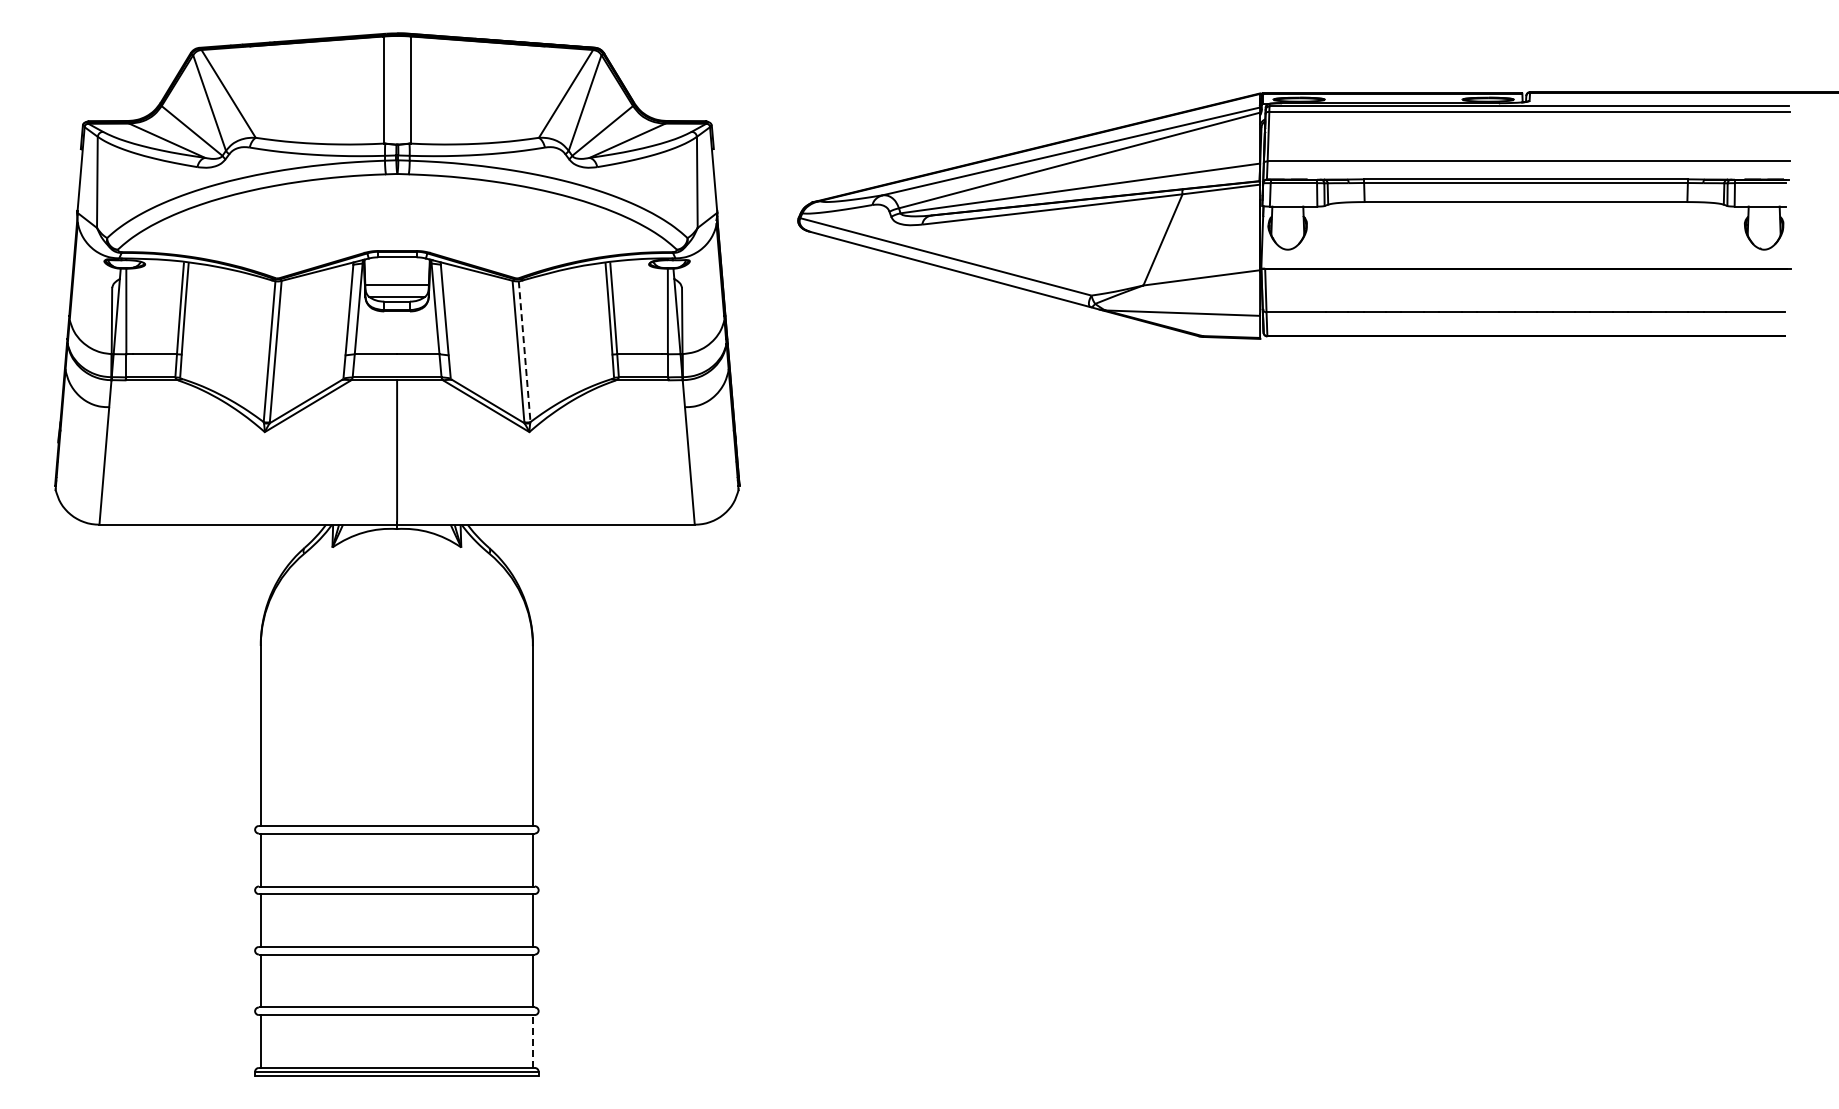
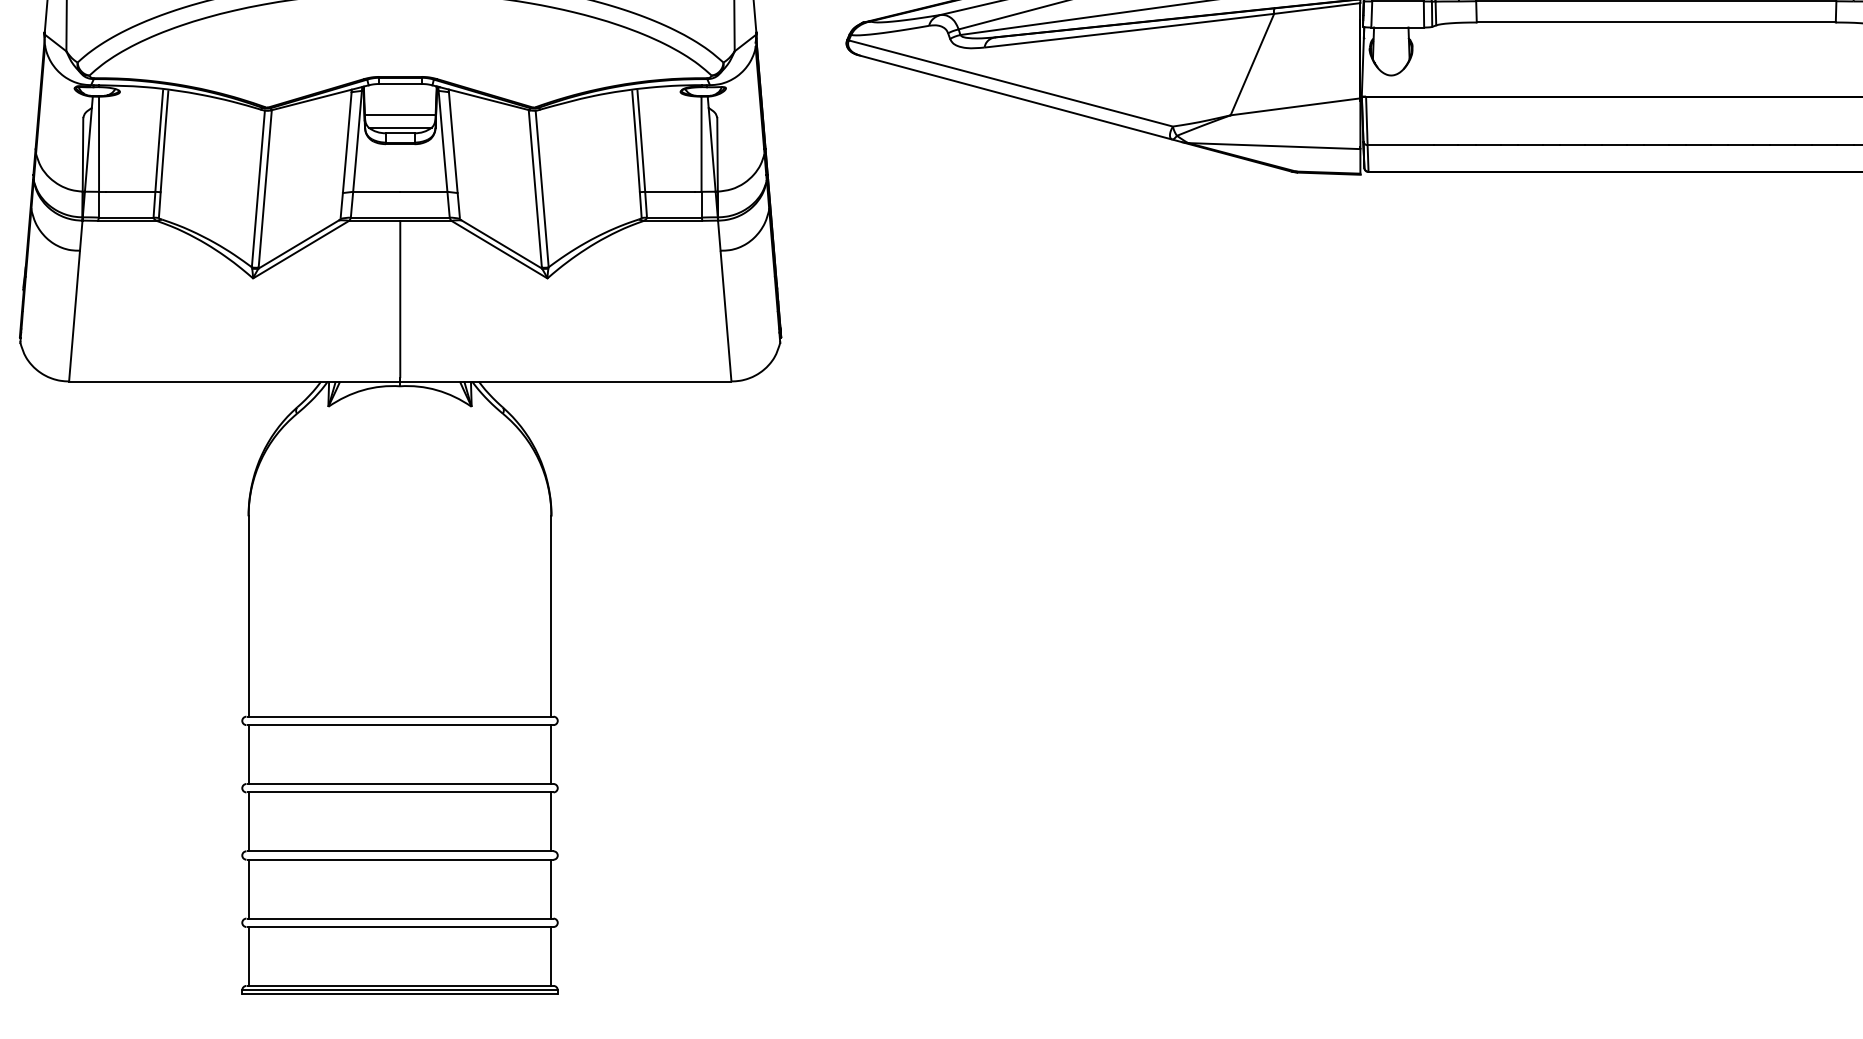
line: (524, 351) -> (542, 188), dashed -> solid
line: (533, 1041) -> (552, 956), dashed -> solid

